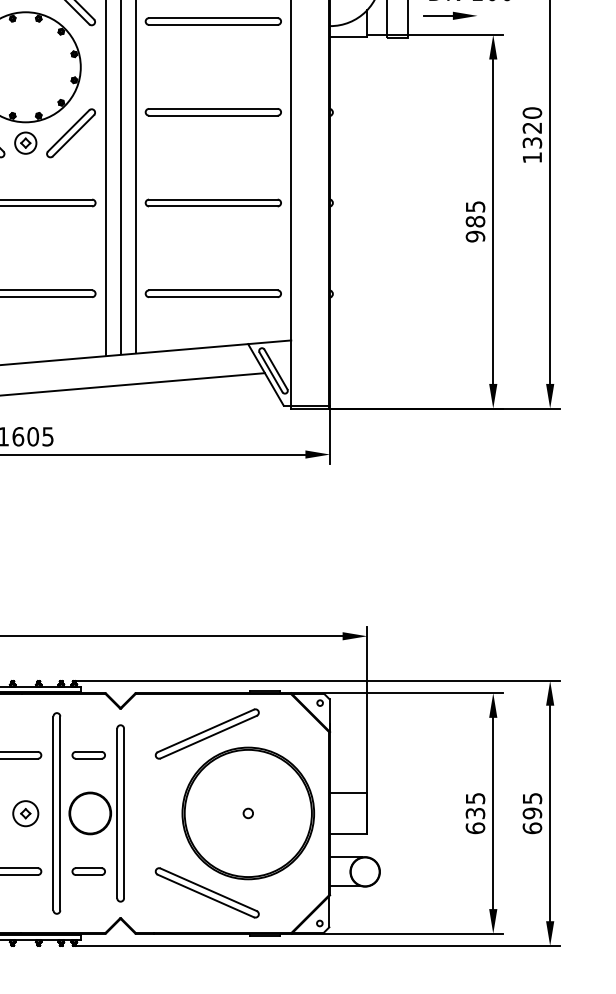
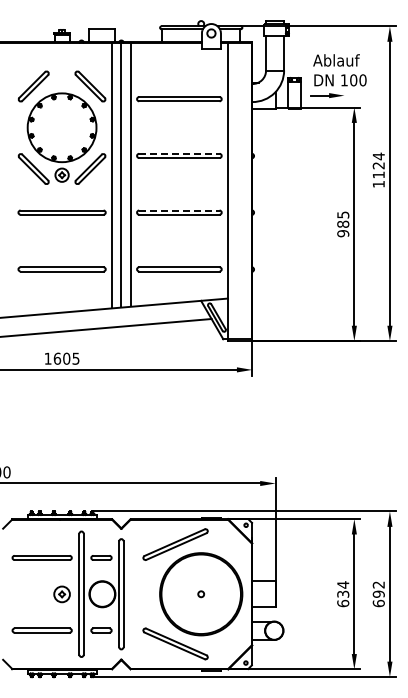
line: (213, 108) -> (179, 153), solid -> dashed
text: (531, 127) -> (378, 165), 1320 -> 1124
line: (213, 199) -> (179, 210), solid -> dashed
text: (475, 797) -> (343, 584), 635 -> 634
text: (531, 797) -> (378, 584), 695 -> 692

